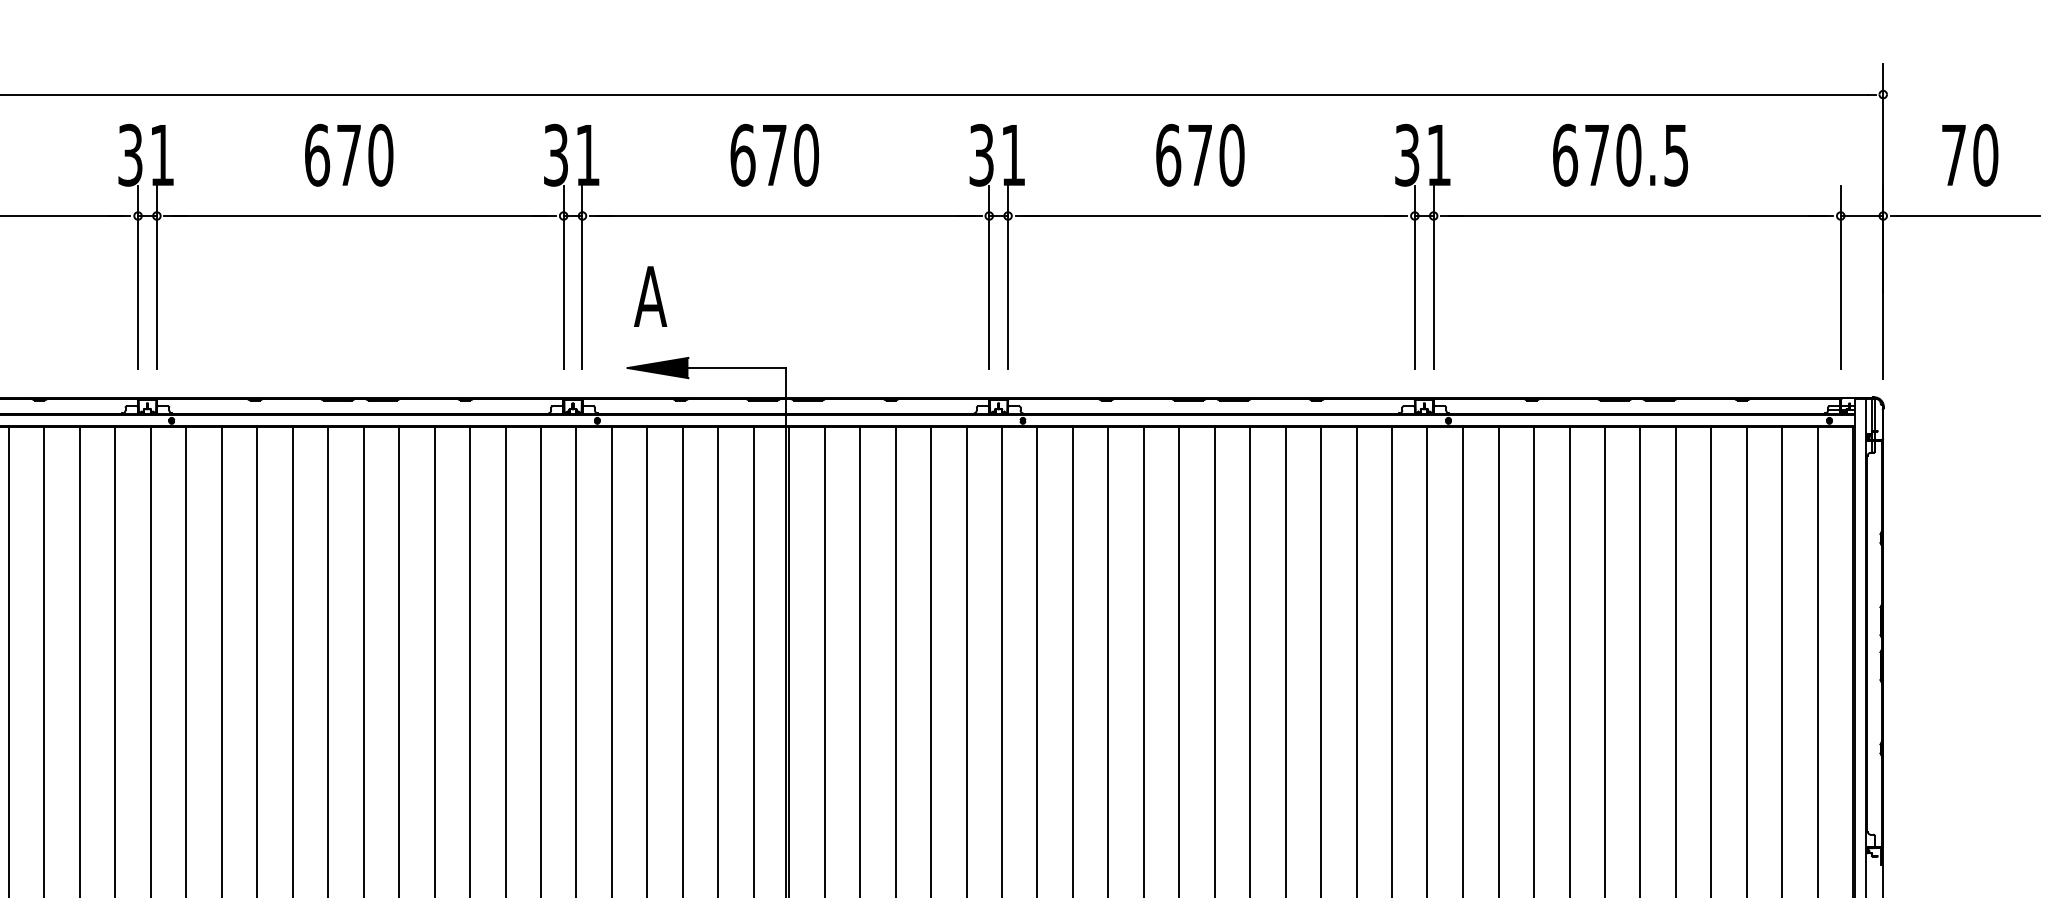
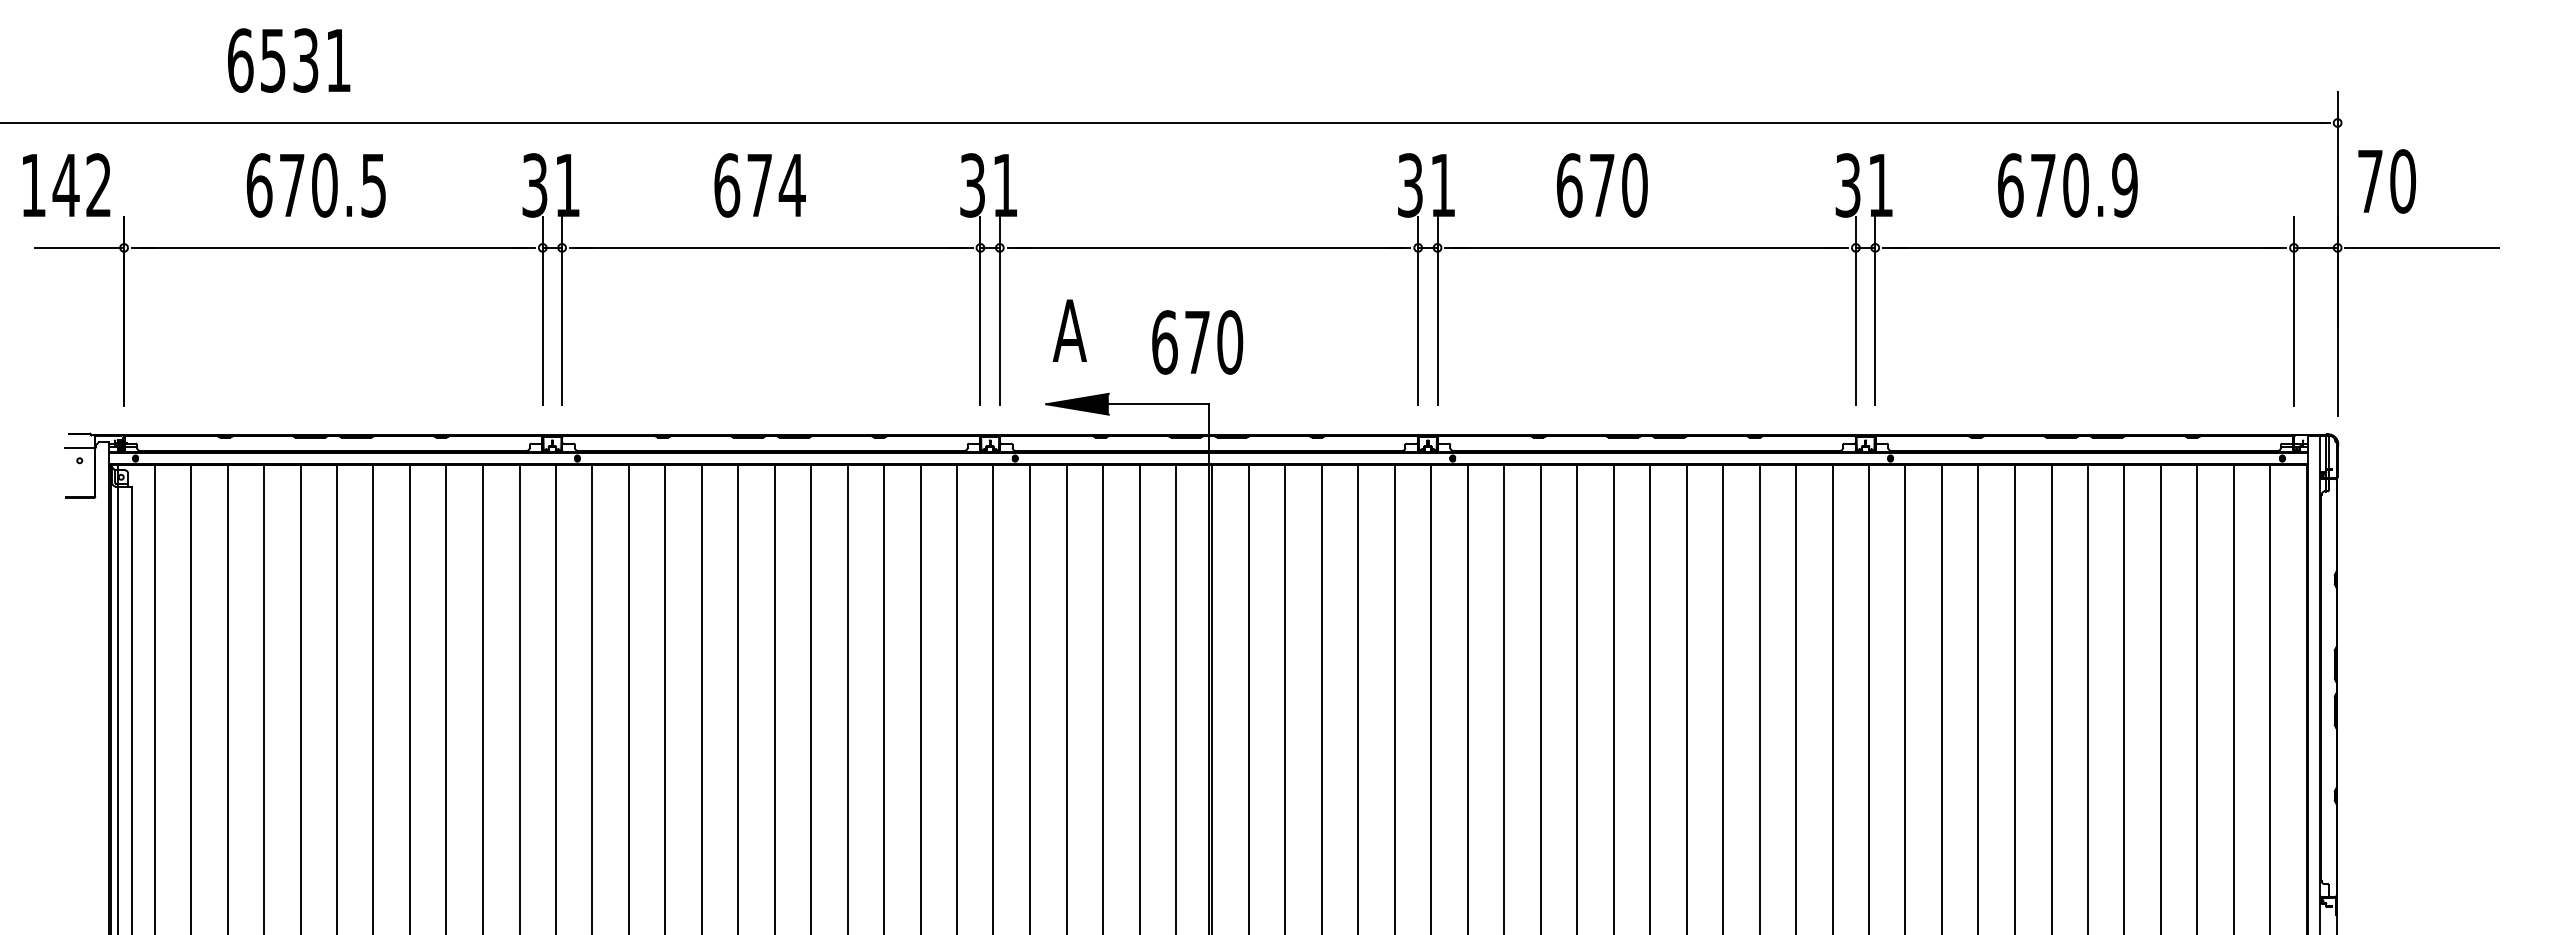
text: (379, 155) -> (791, 185), 670 -> 674
text: (774, 155) -> (1197, 342), moved
text: (1200, 155) -> (1602, 185), moved
text: (1675, 155) -> (2124, 185), 670.5 -> 670.9
text: (1969, 155) -> (2386, 181), moved

